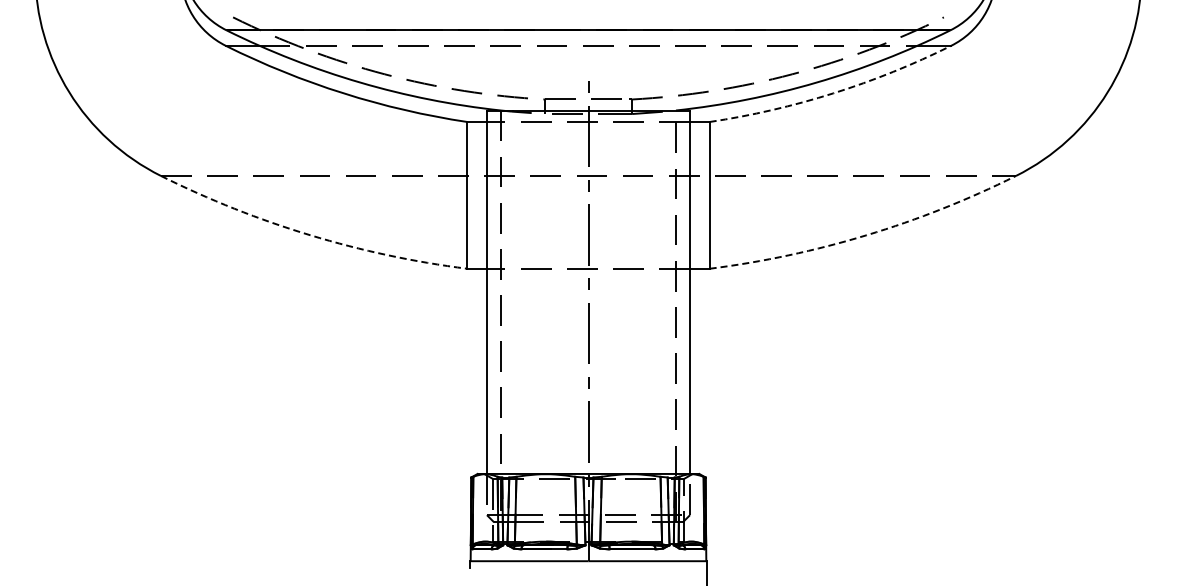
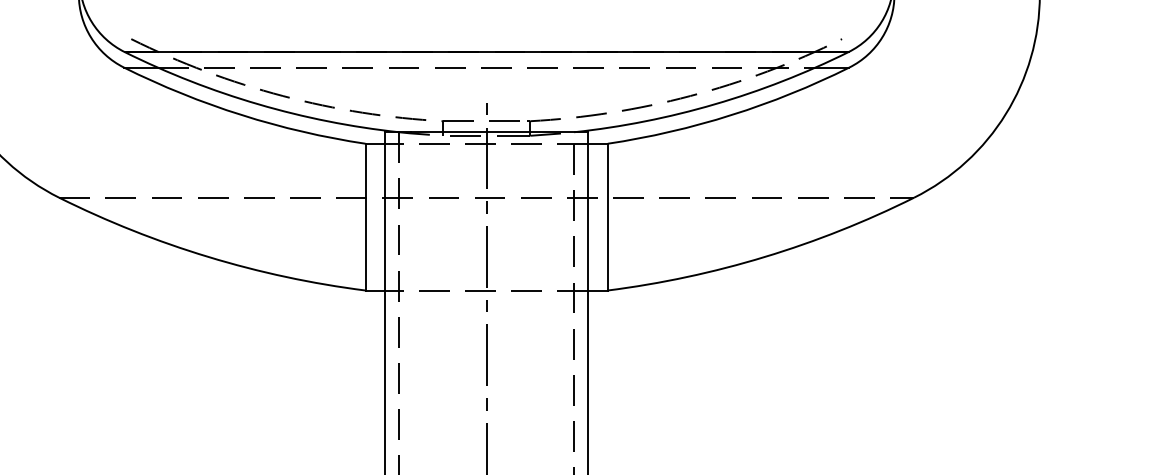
arc: (833, 93) -> (731, 115), dashed -> solid
arc: (310, 235) -> (208, 257), dashed -> solid
arc: (866, 235) -> (764, 257), dashed -> solid

